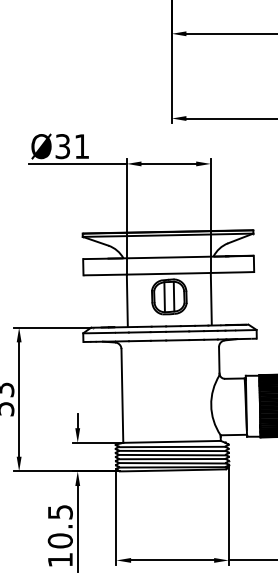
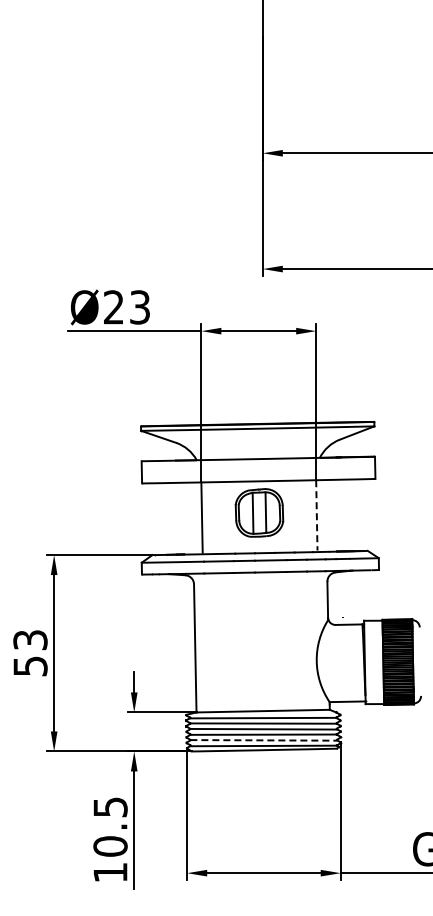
text: (72, 146) -> (126, 307), Ø31 -> Ø23
line: (211, 298) -> (316, 515), solid -> dashed
line: (173, 463) -> (264, 740), solid -> dashed

